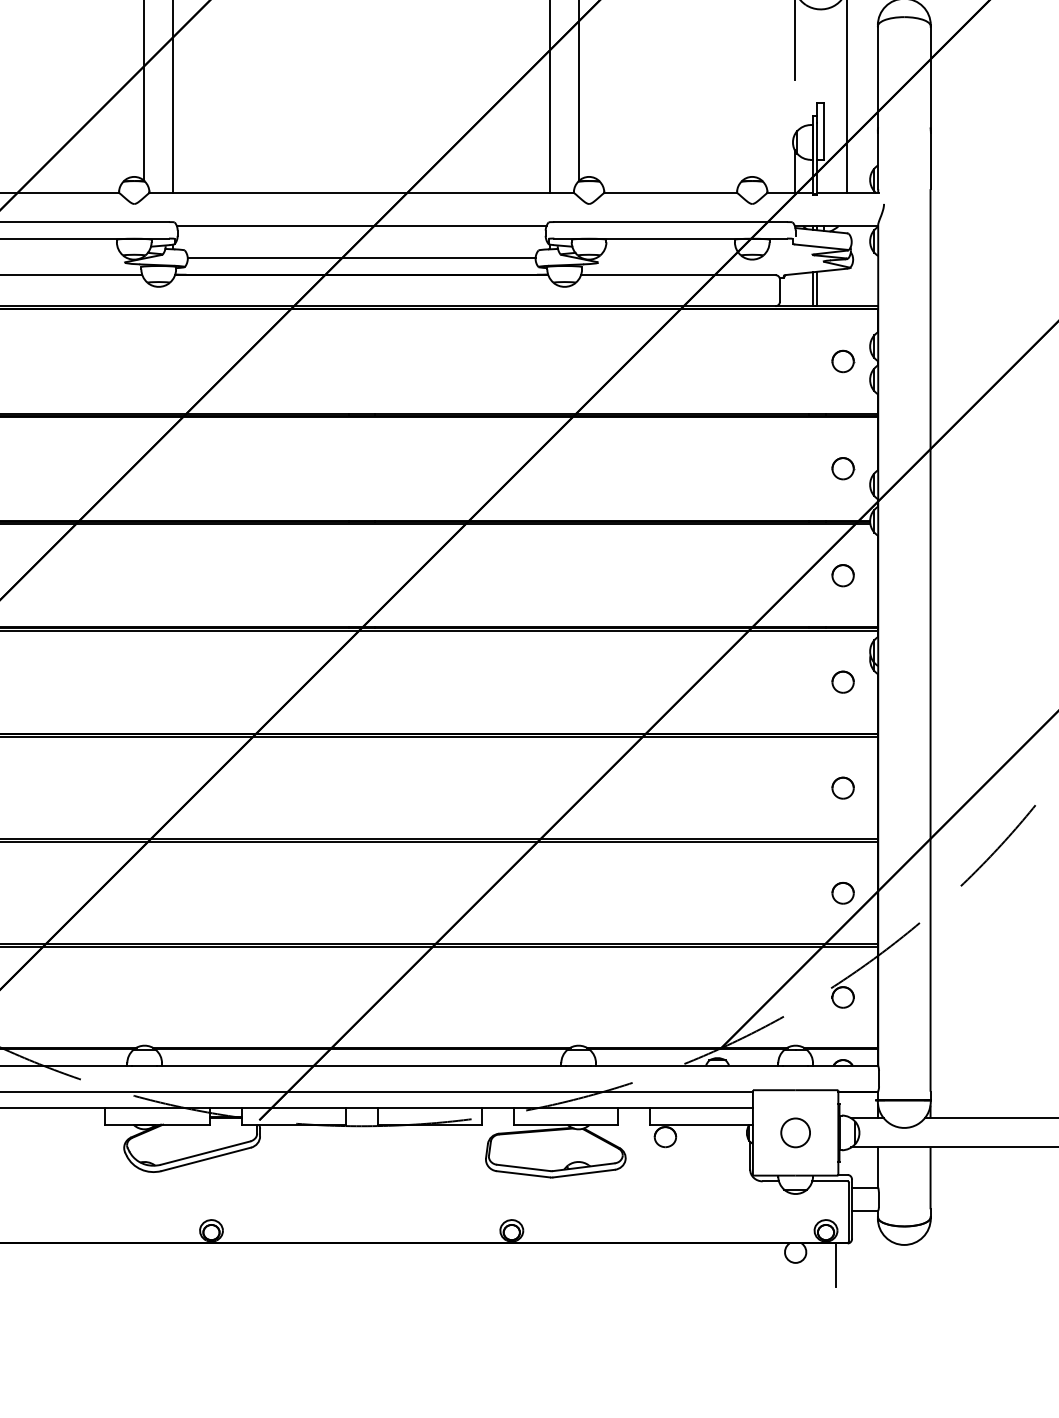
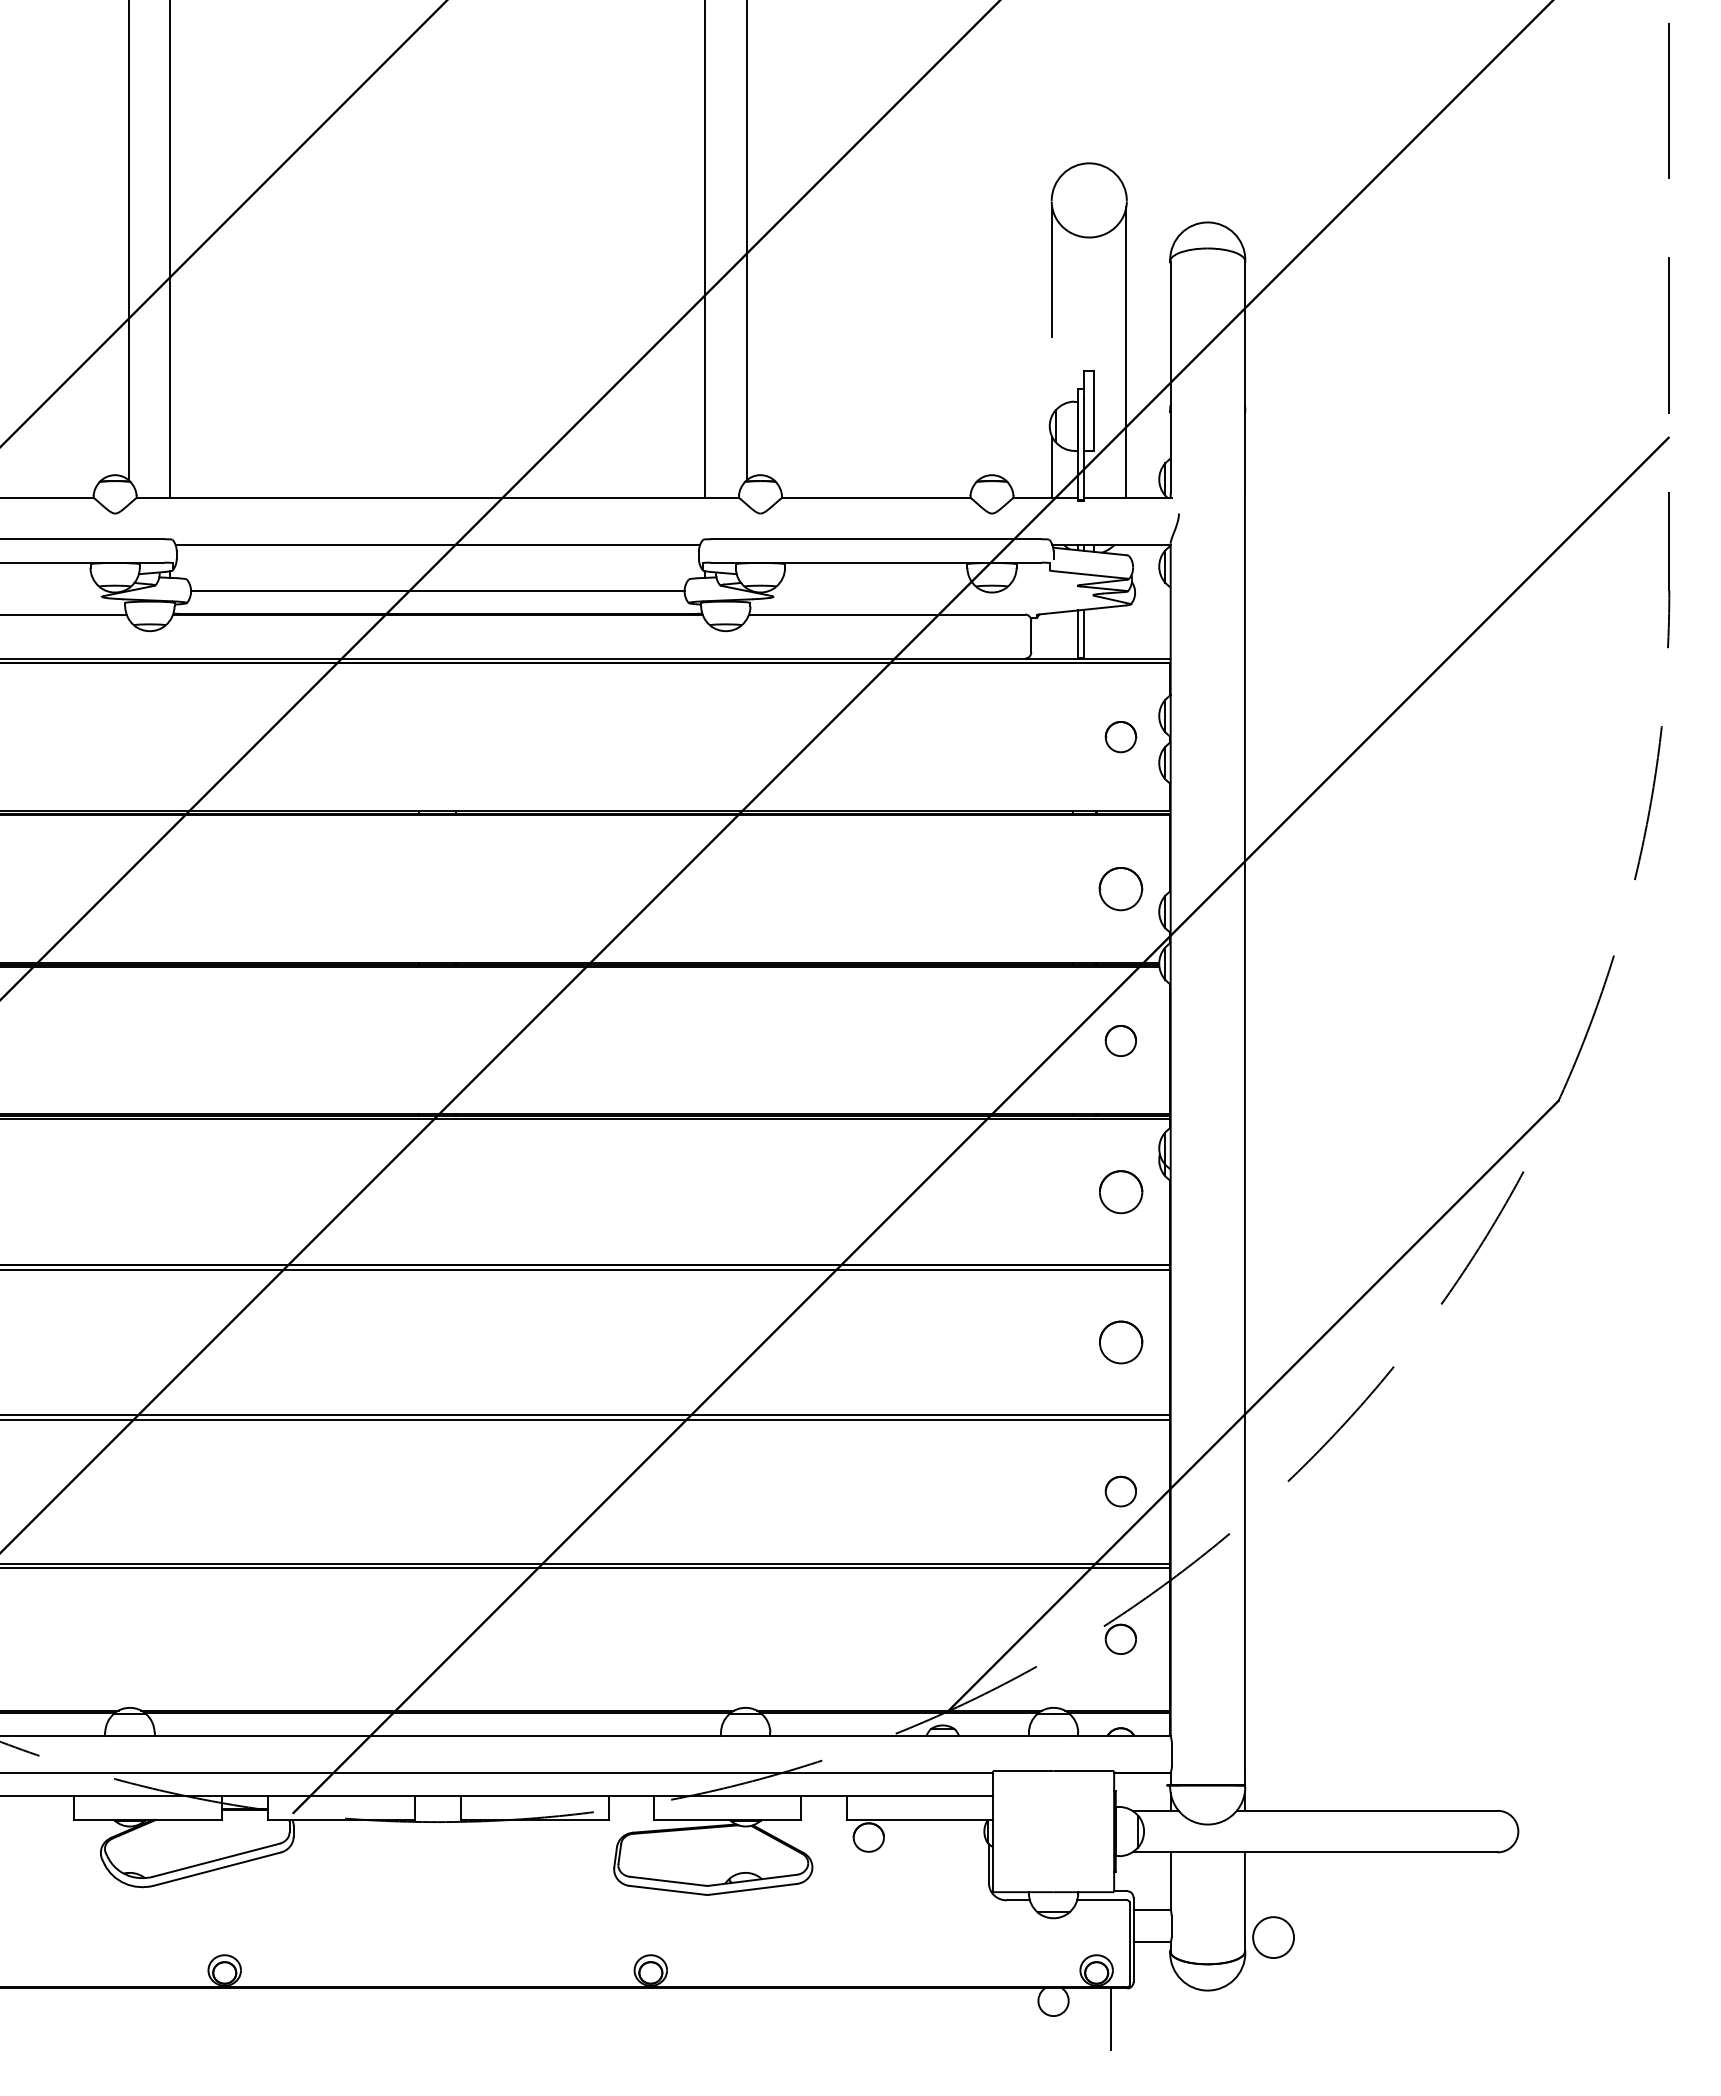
part: (842, 468) -> (1120, 889), size x1.4
part: (842, 681) -> (1120, 1191), size x1.4
part: (842, 788) -> (1120, 1342), size x1.4
circle: (795, 1132) -> (1273, 1937), moved

